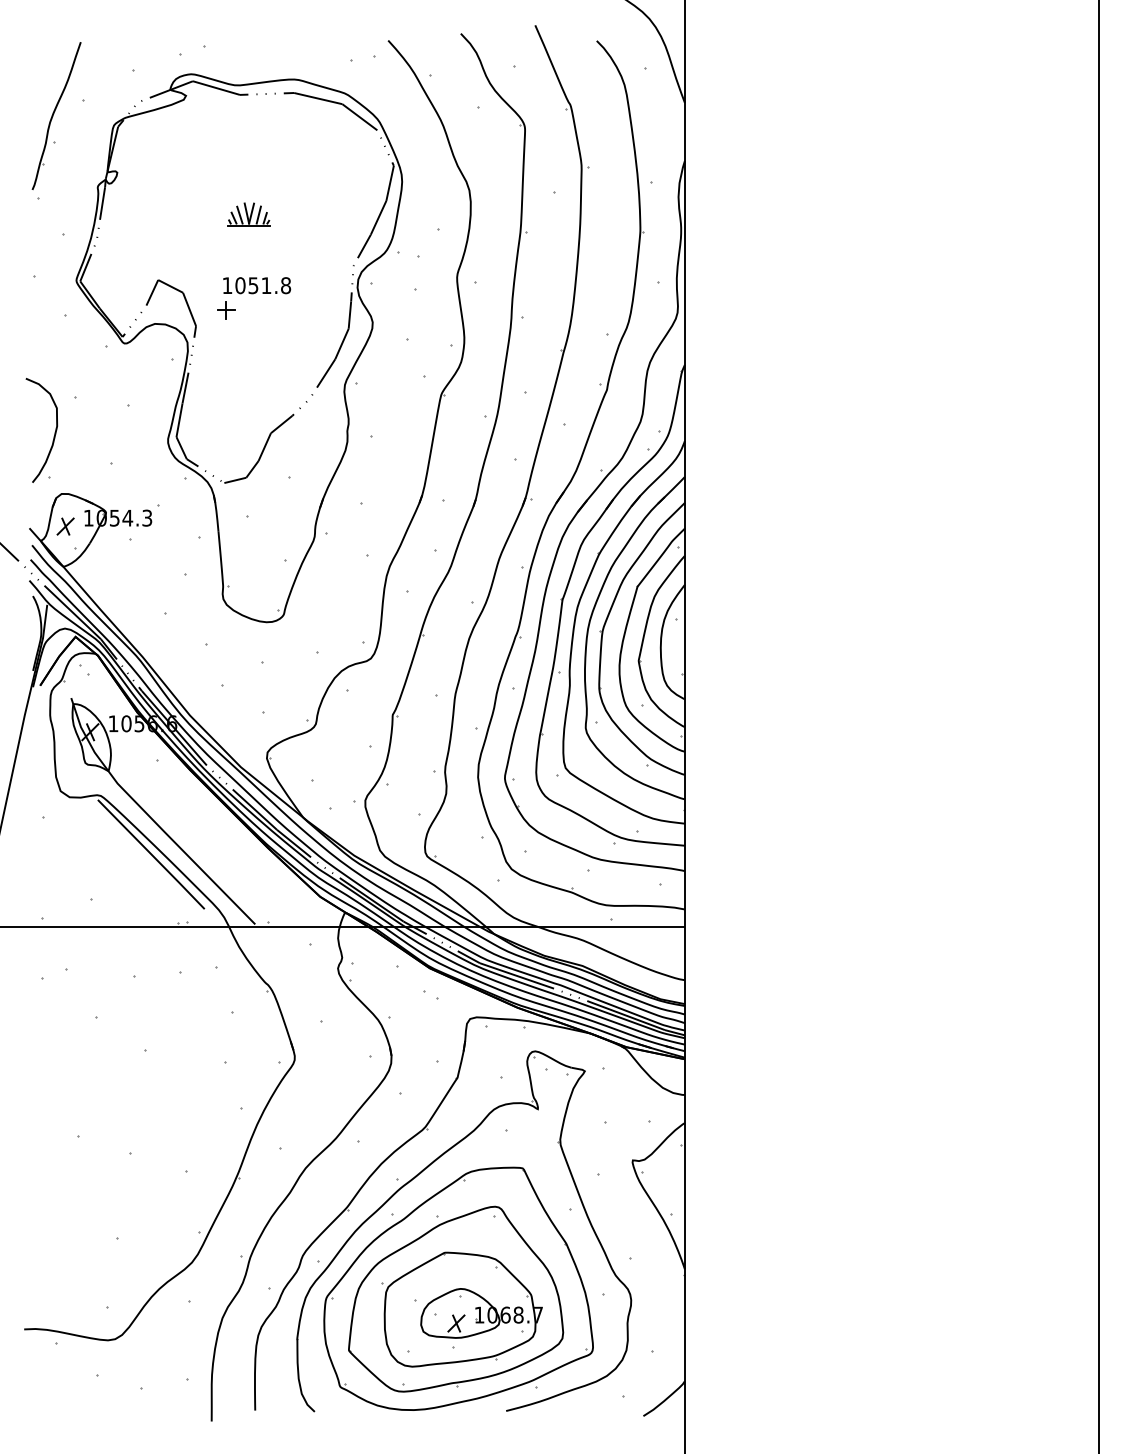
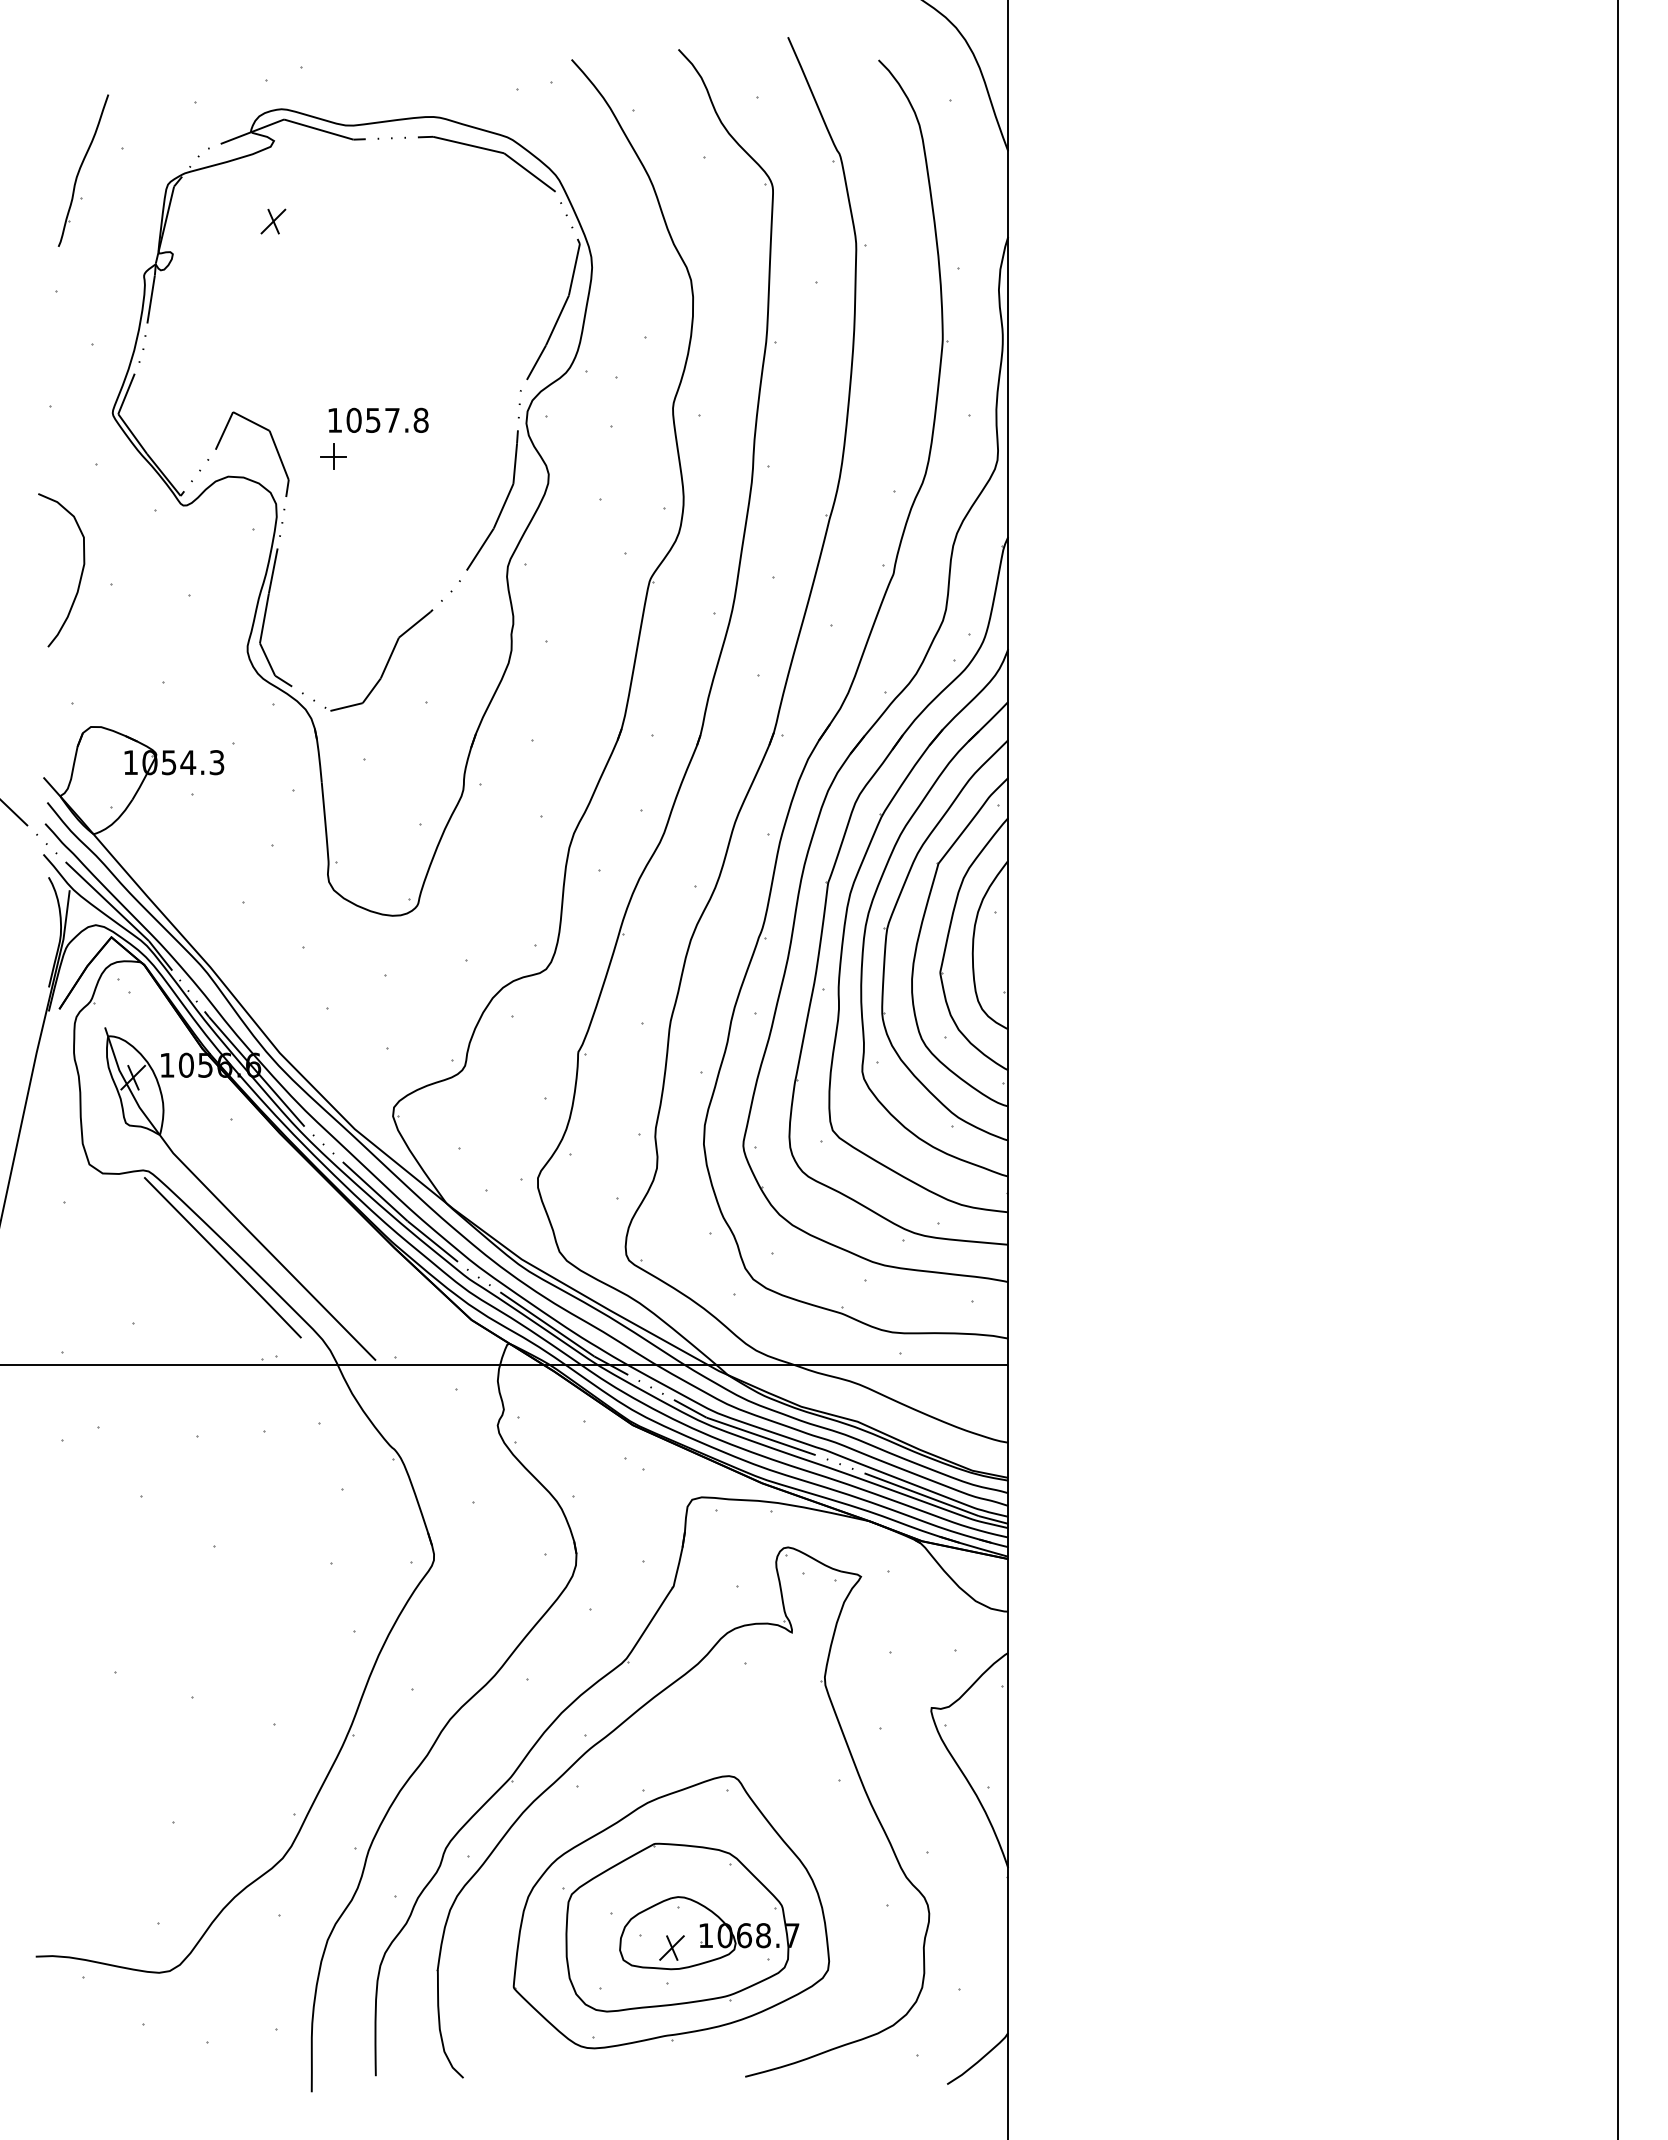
part: (56, 115) -> (83, 169), size x0.7
part: (248, 214) -> (365, 315), removed
text: (266, 285) -> (392, 420), 1051.8 -> 1057.8
curve: (54, 432) -> (80, 573), moved
part: (65, 526) -> (273, 221), moved
part: (458, 1288) -> (675, 1896), removed

